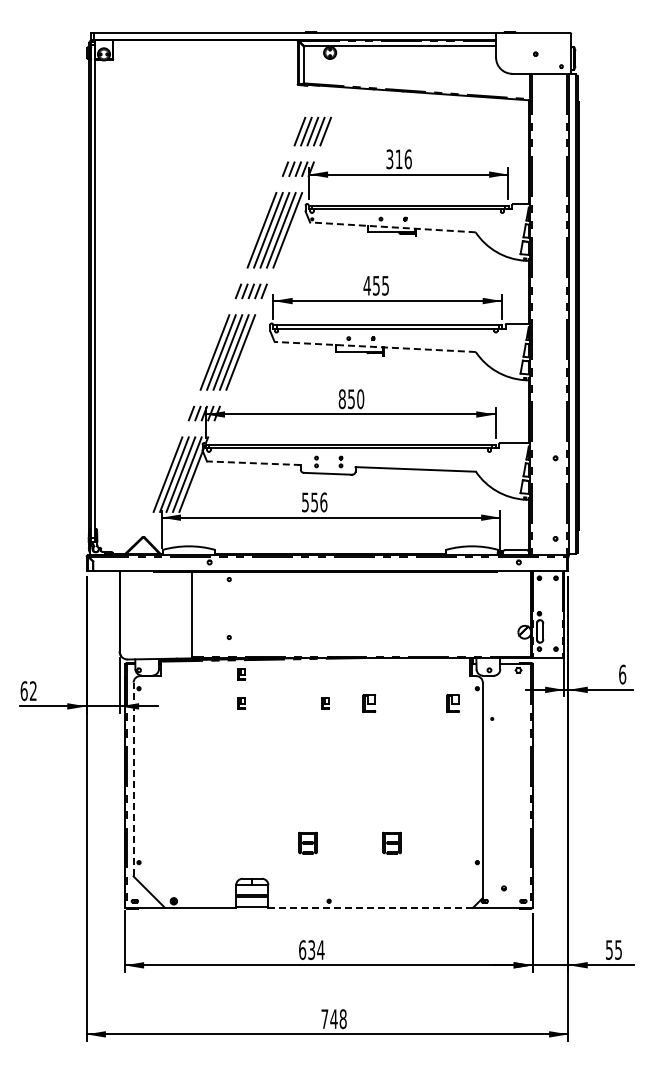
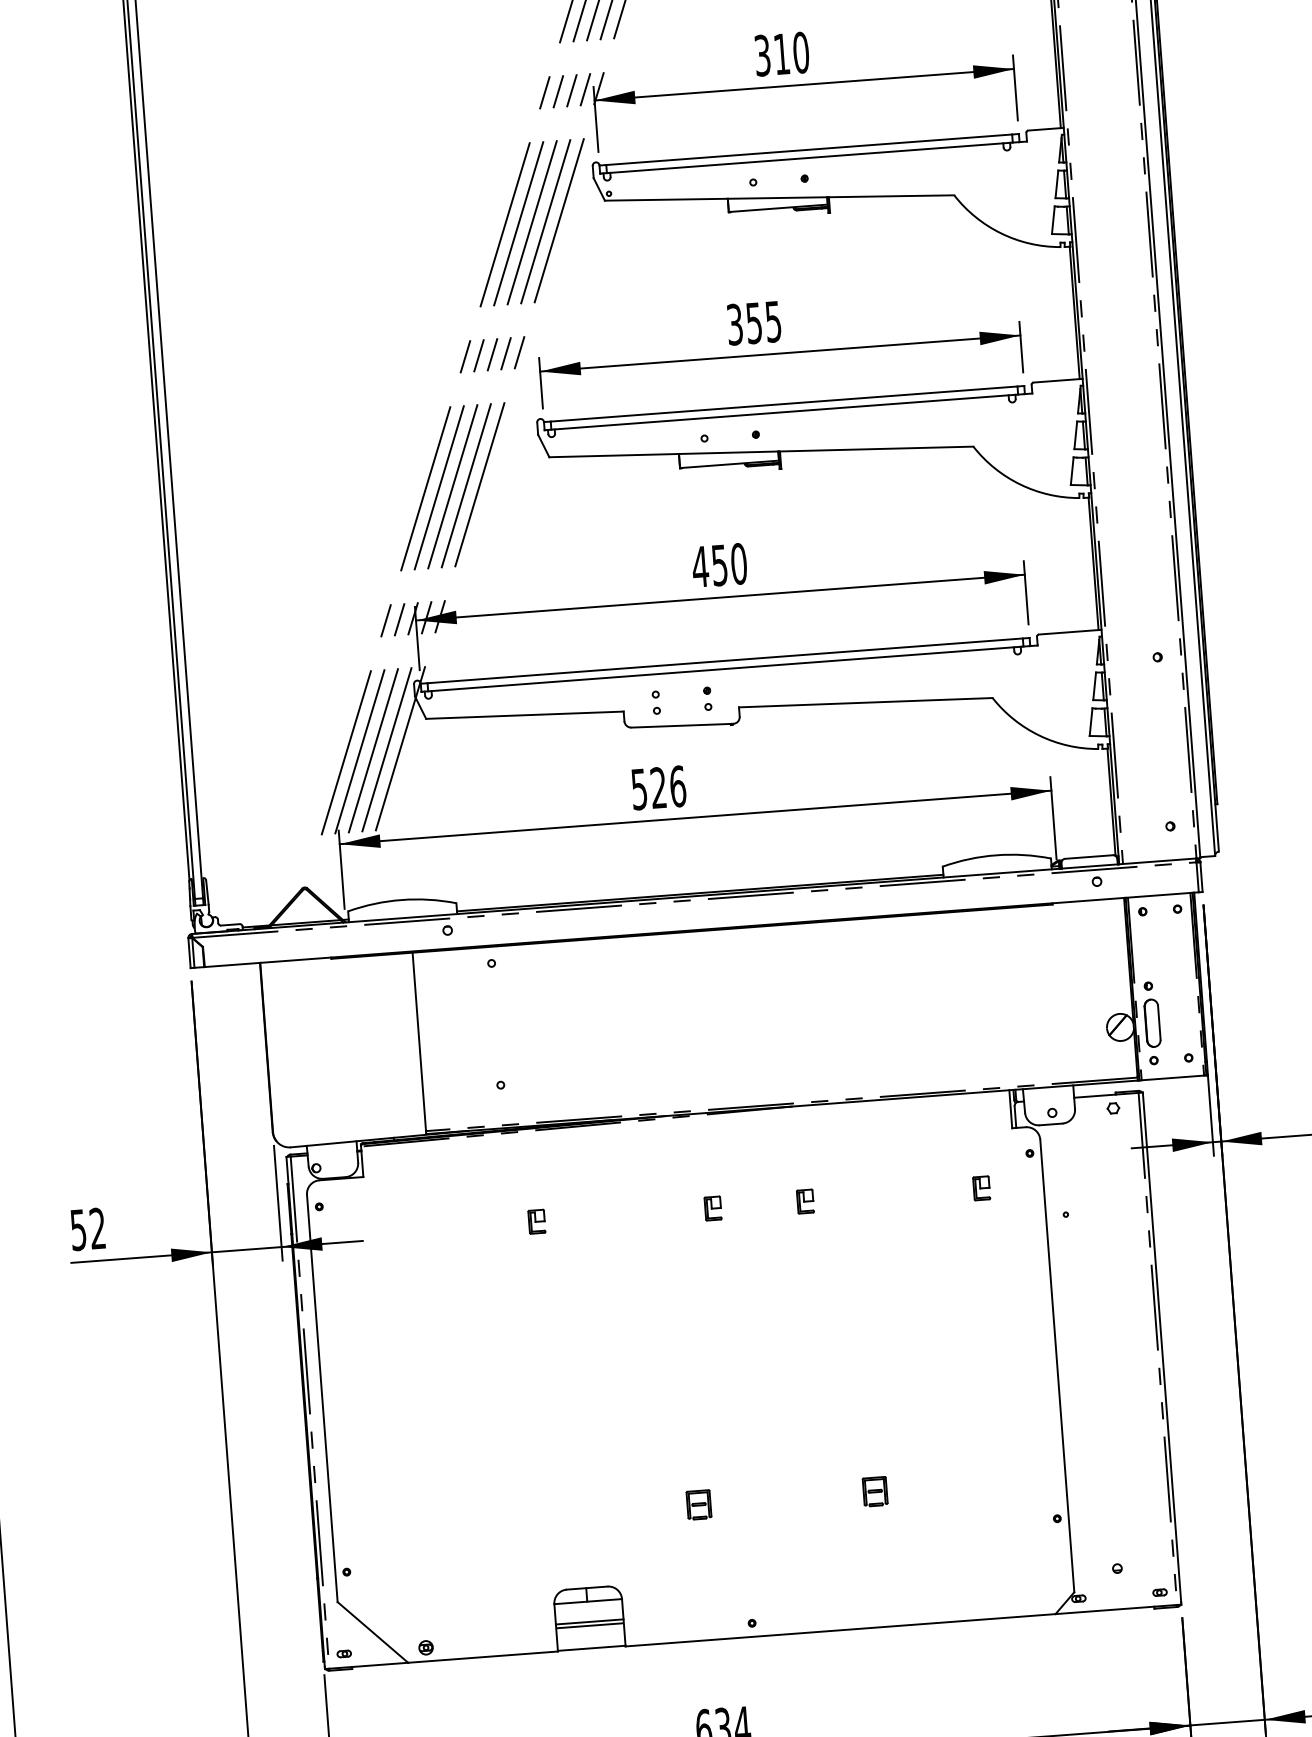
text: (407, 158) -> (799, 51), 316 -> 310
line: (392, 227) -> (778, 198), dashed -> solid
text: (366, 285) -> (733, 324), 455 -> 355
line: (375, 346) -> (761, 450), dashed -> solid
text: (342, 399) -> (700, 567), 850 -> 450
line: (253, 463) -> (524, 715), dashed -> solid
text: (314, 502) -> (658, 788), 556 -> 526
part: (241, 674) -> (532, 1160), removed
text: (23, 691) -> (77, 1230), 62 -> 52
part: (369, 703) -> (805, 1201), size x0.62
part: (453, 703) -> (982, 1188), size x0.62
line: (133, 779) -> (322, 1398), dashed -> solid
part: (308, 843) -> (699, 1505), size x0.62
part: (391, 843) -> (873, 1492), size x0.62
line: (370, 907) -> (839, 1629), dashed -> solid

